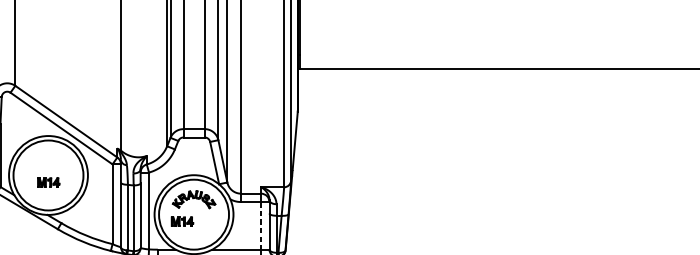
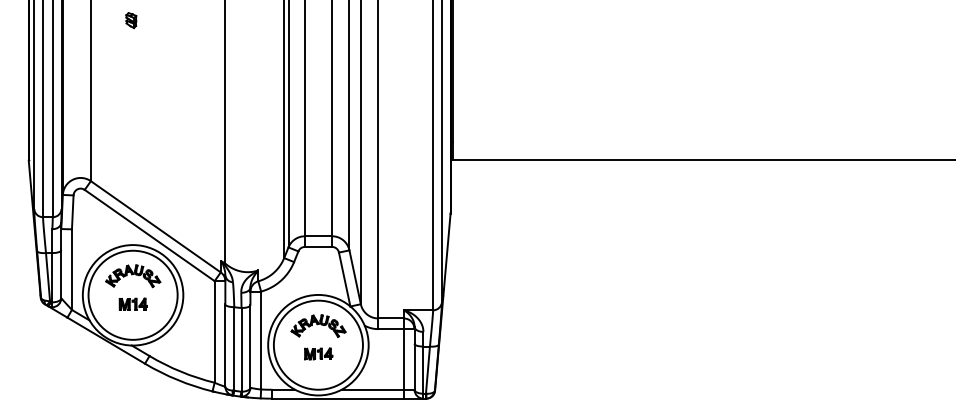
part: (48, 160) -> (133, 276), added
part: (182, 221) -> (318, 353), moved
line: (260, 225) -> (403, 359), dashed -> solid

